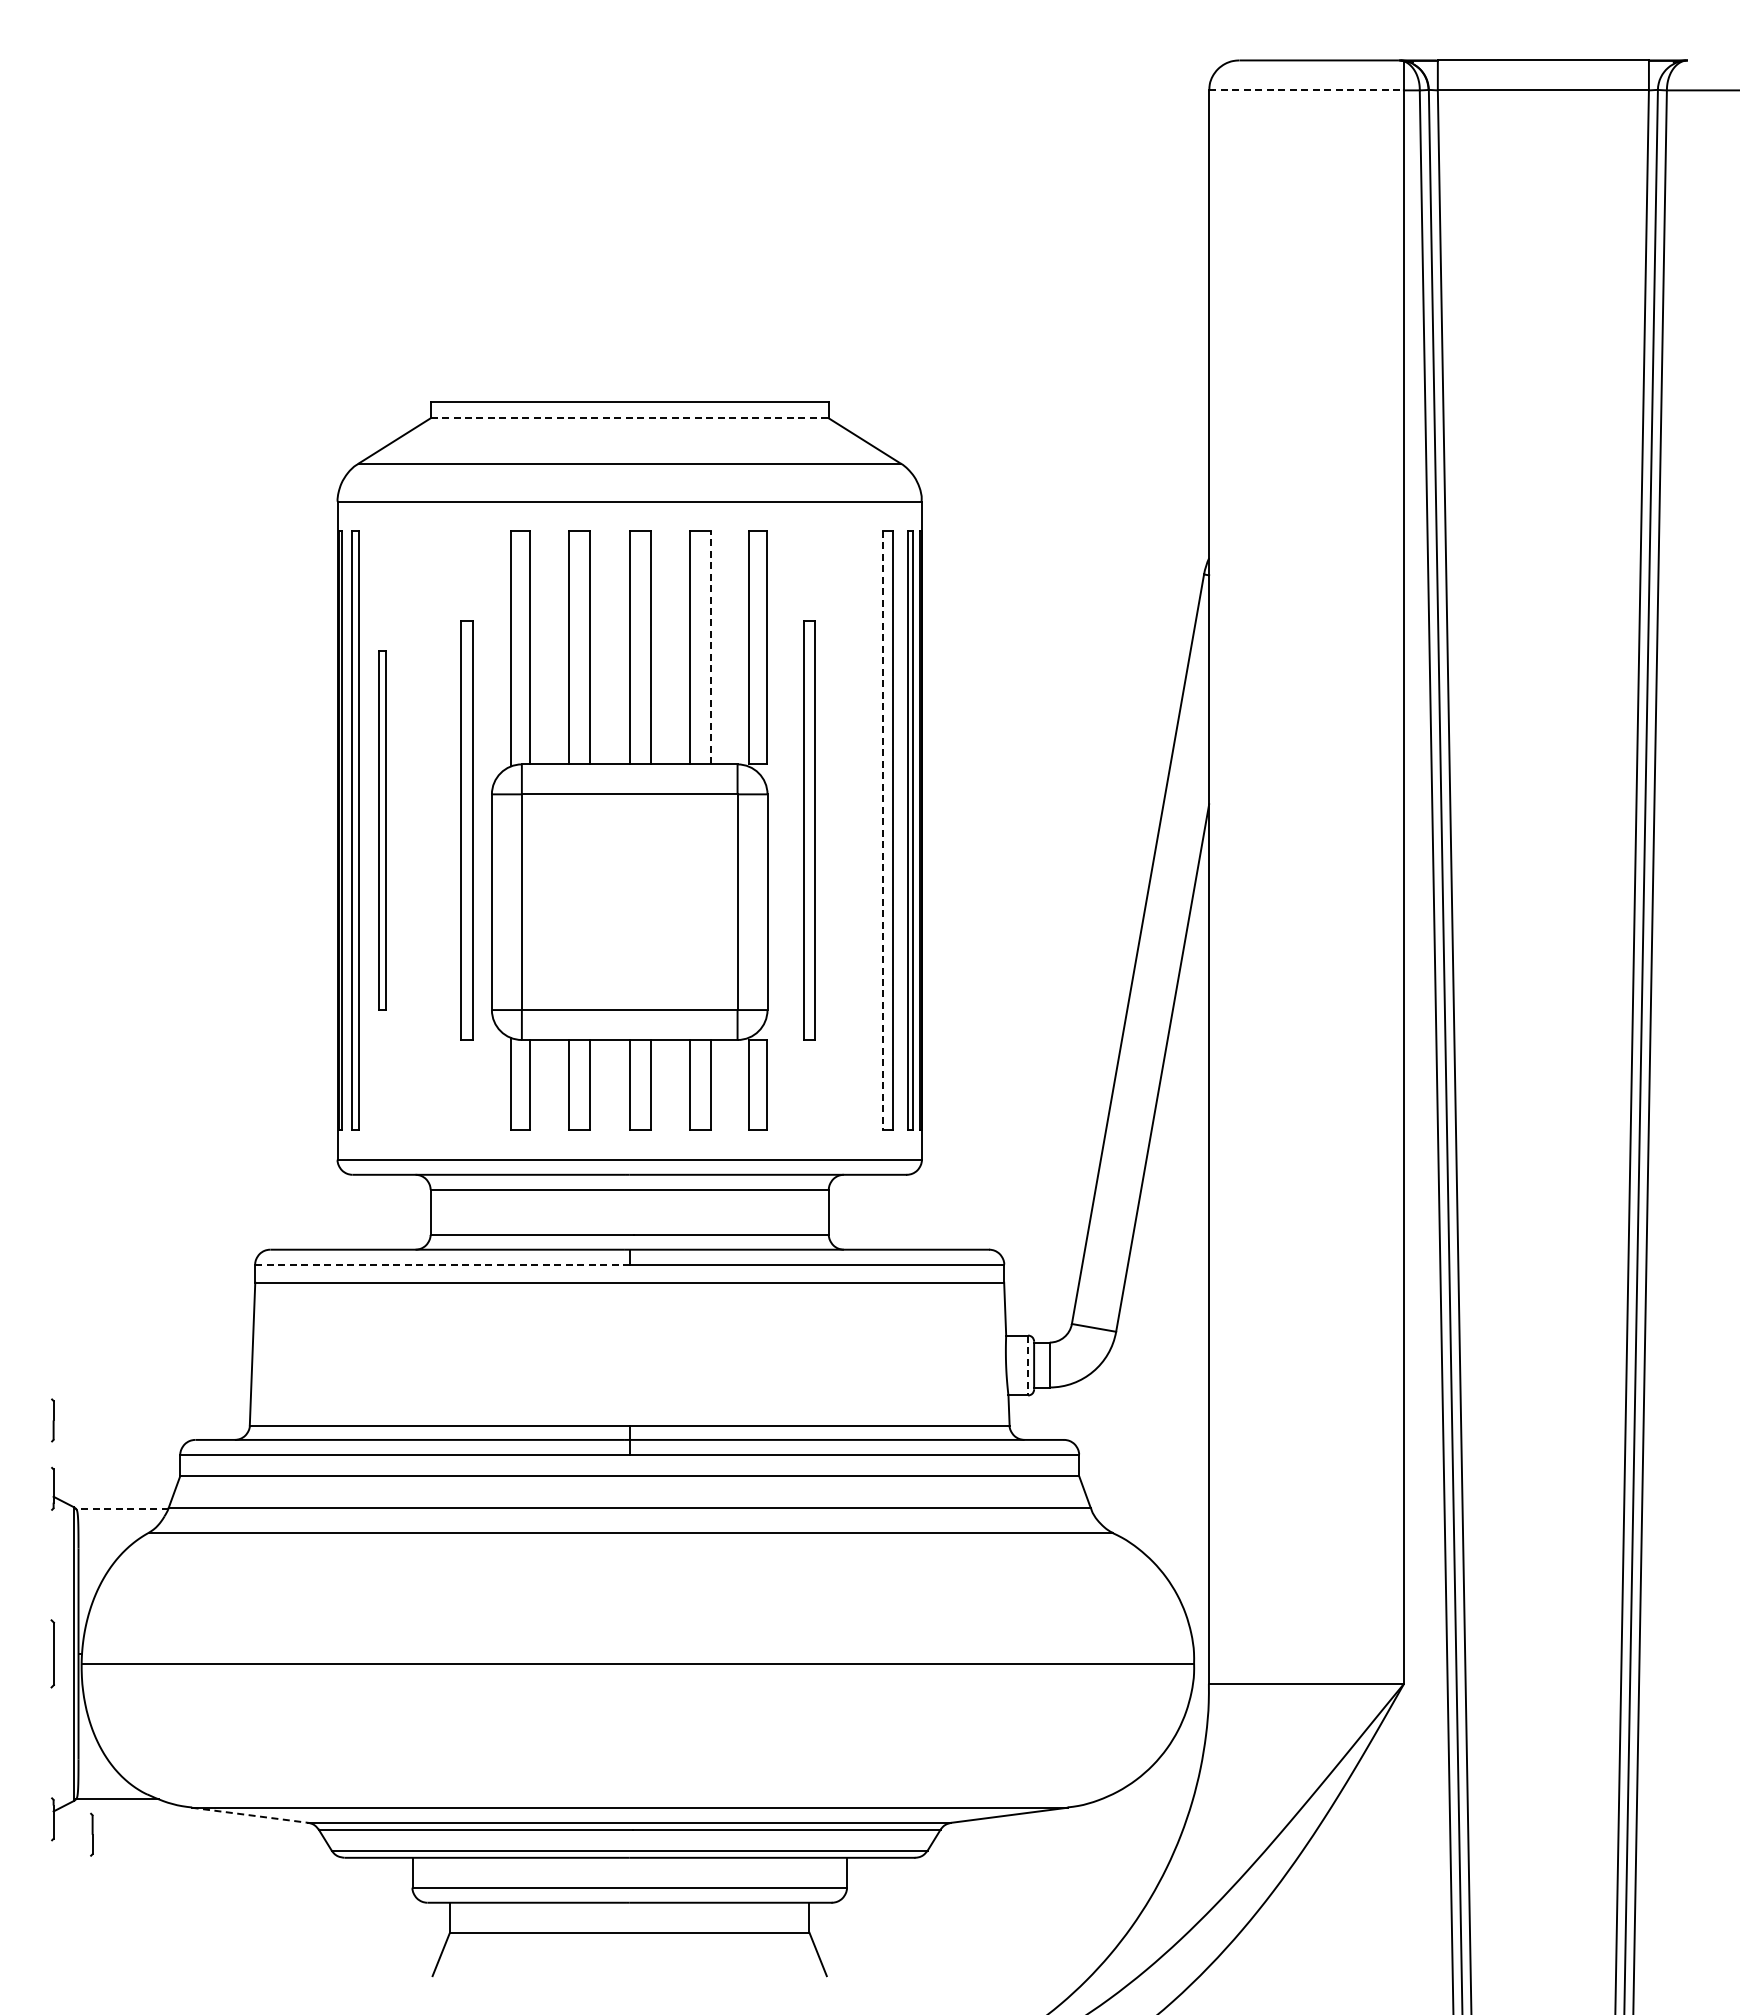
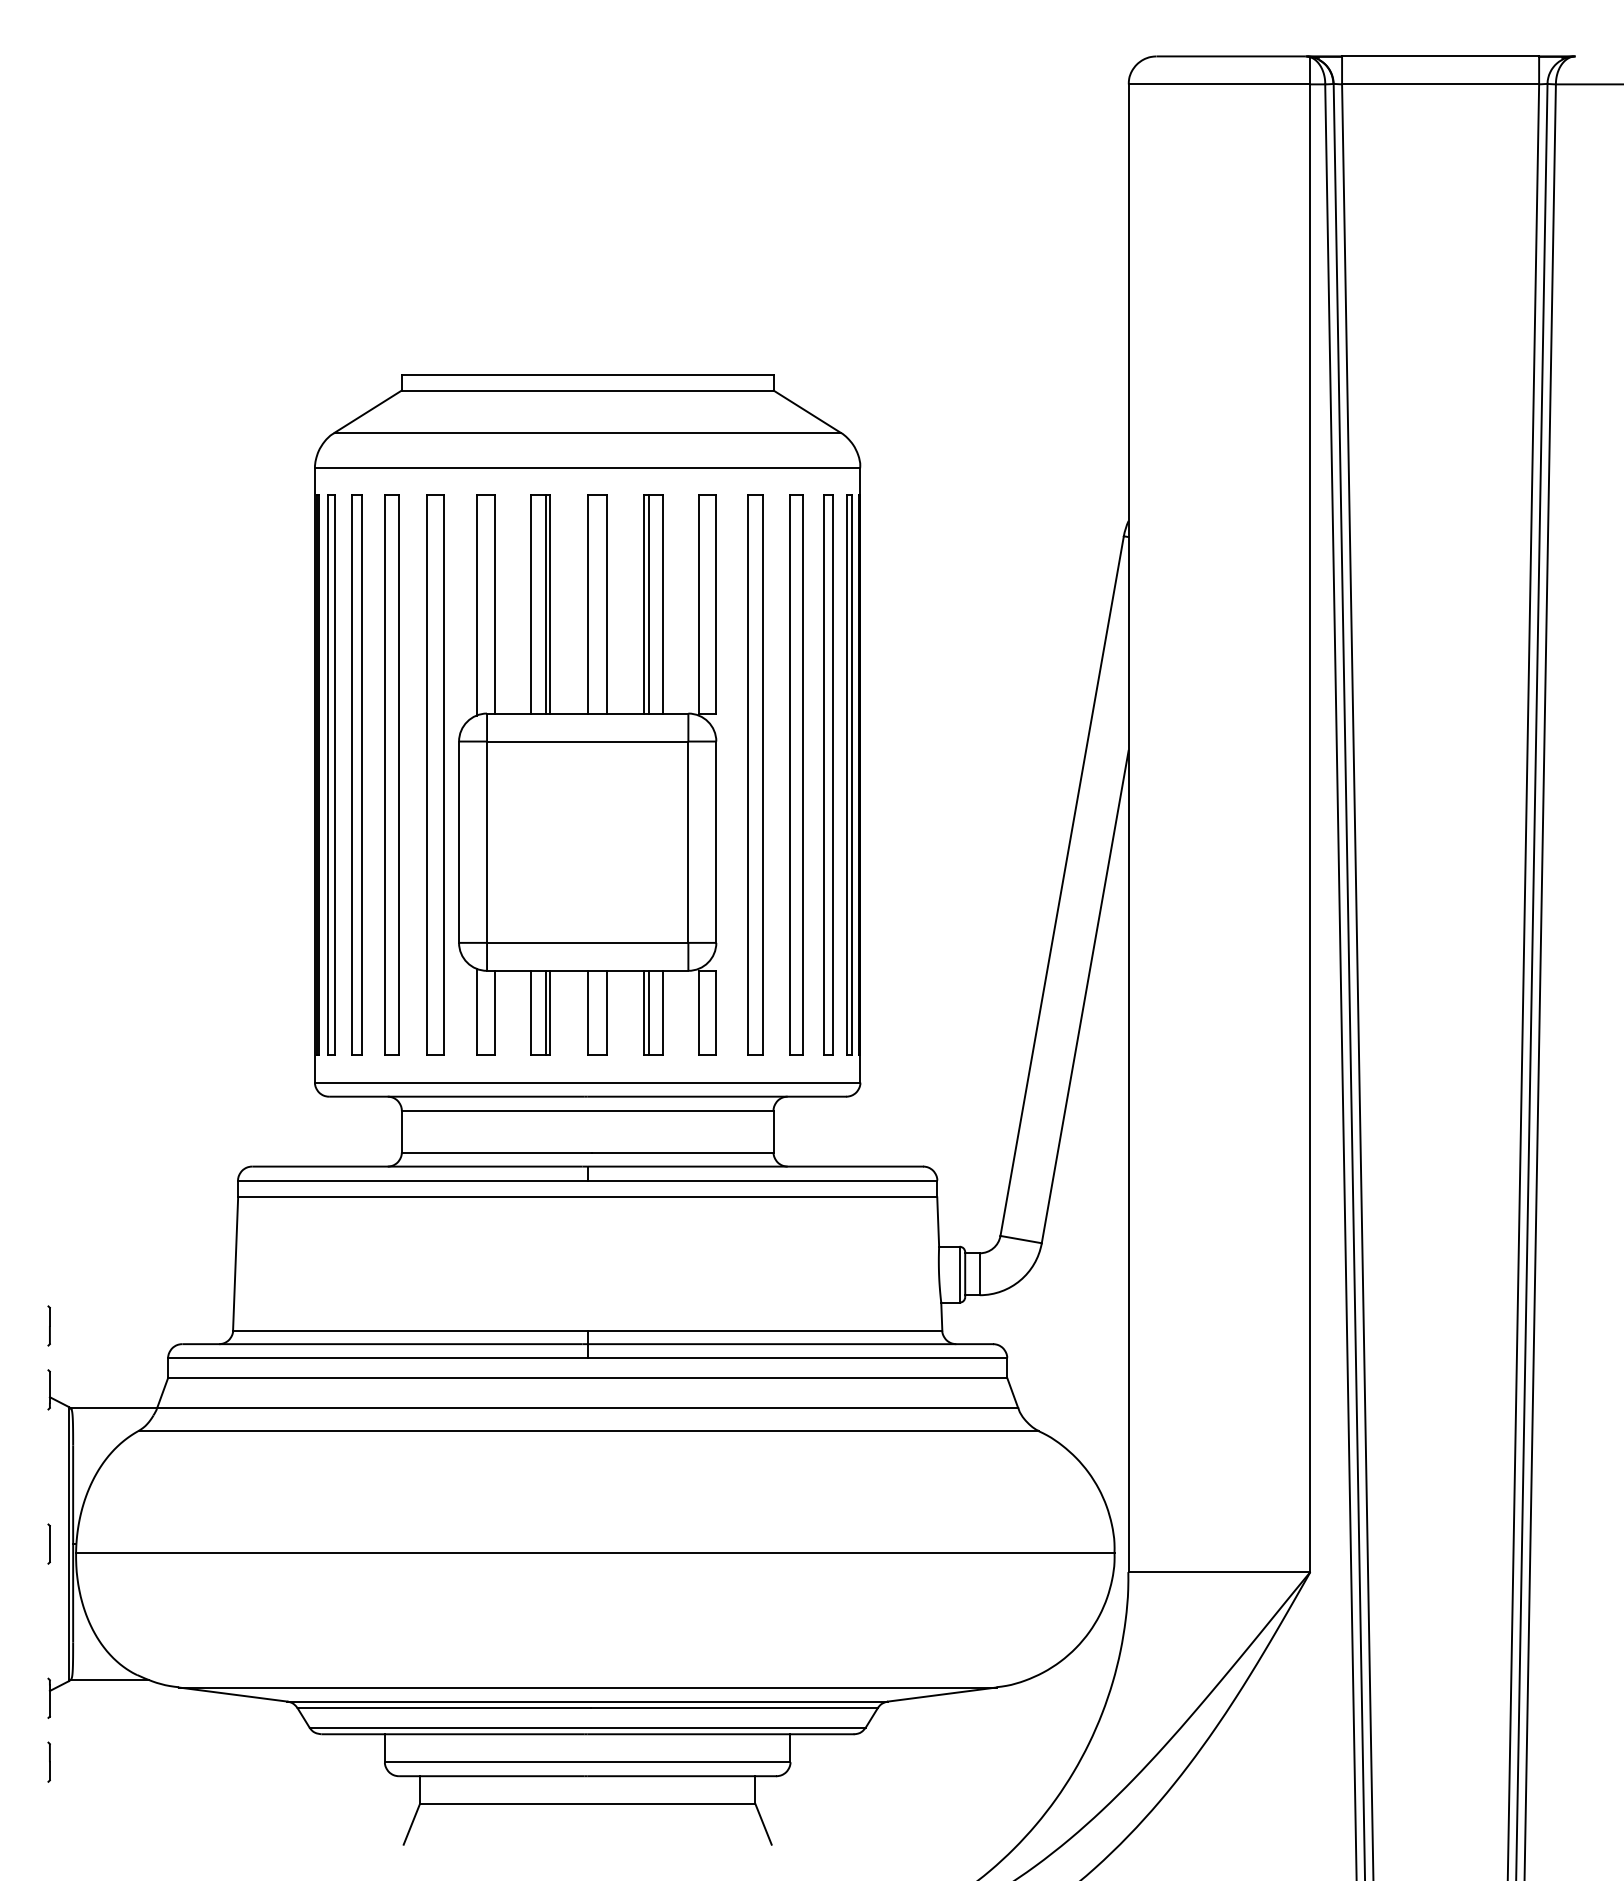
line: (1307, 90) -> (1220, 84), dashed -> solid
line: (630, 418) -> (588, 390), dashed -> solid
line: (584, 647) -> (545, 604), added
line: (695, 647) -> (649, 604), added
line: (710, 647) -> (663, 604), dashed -> solid
part: (382, 830) -> (356, 775), size x1.67
part: (419, 830) -> (391, 775), added
part: (466, 830) -> (435, 775), size x1.43
part: (809, 830) -> (755, 775), size x1.43
part: (853, 830) -> (796, 775), added
line: (882, 830) -> (823, 775), dashed -> solid
line: (584, 1084) -> (545, 1012), added
line: (695, 1084) -> (649, 1012), added
line: (442, 1264) -> (412, 1180), dashed -> solid
line: (1028, 1365) -> (959, 1274), dashed -> solid
line: (122, 1508) -> (114, 1408), dashed -> solid
part: (52, 1654) -> (48, 1544), size x0.62
line: (249, 1815) -> (232, 1694), dashed -> solid
line: (91, 1834) -> (48, 1761), moved

